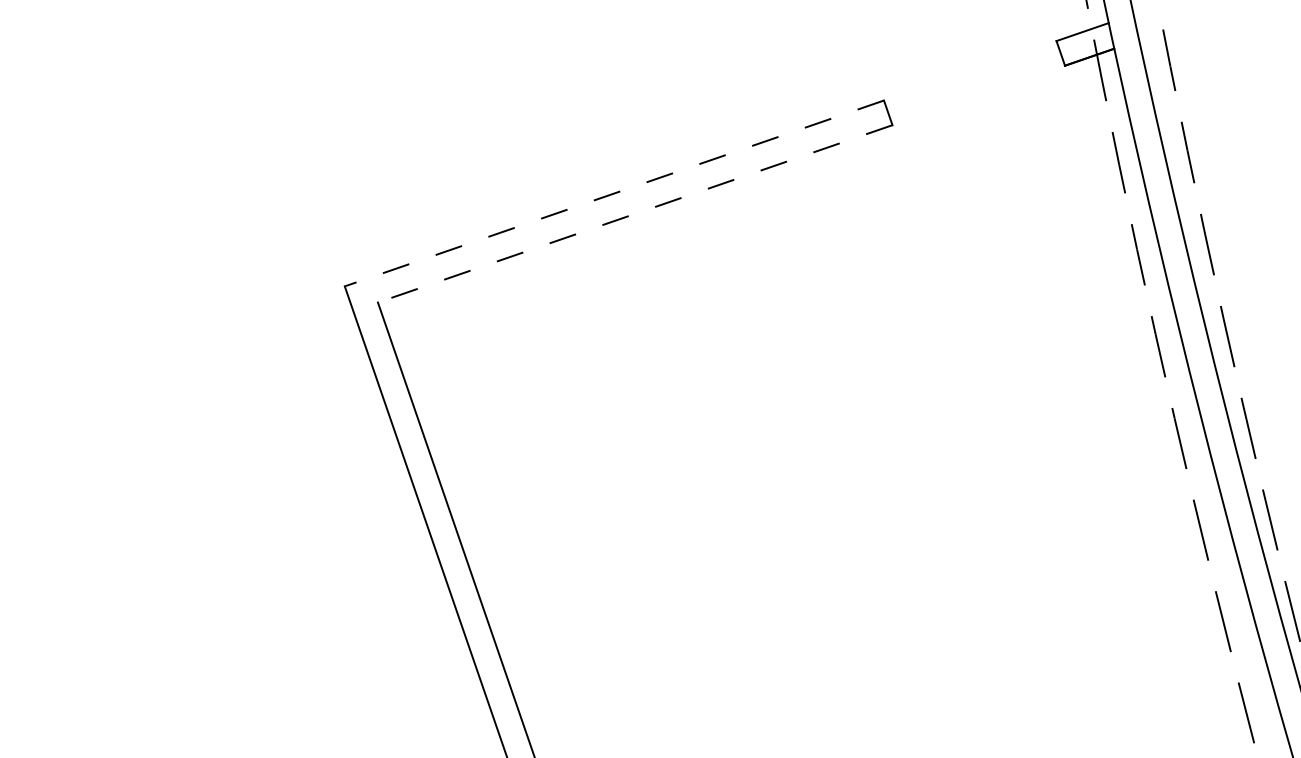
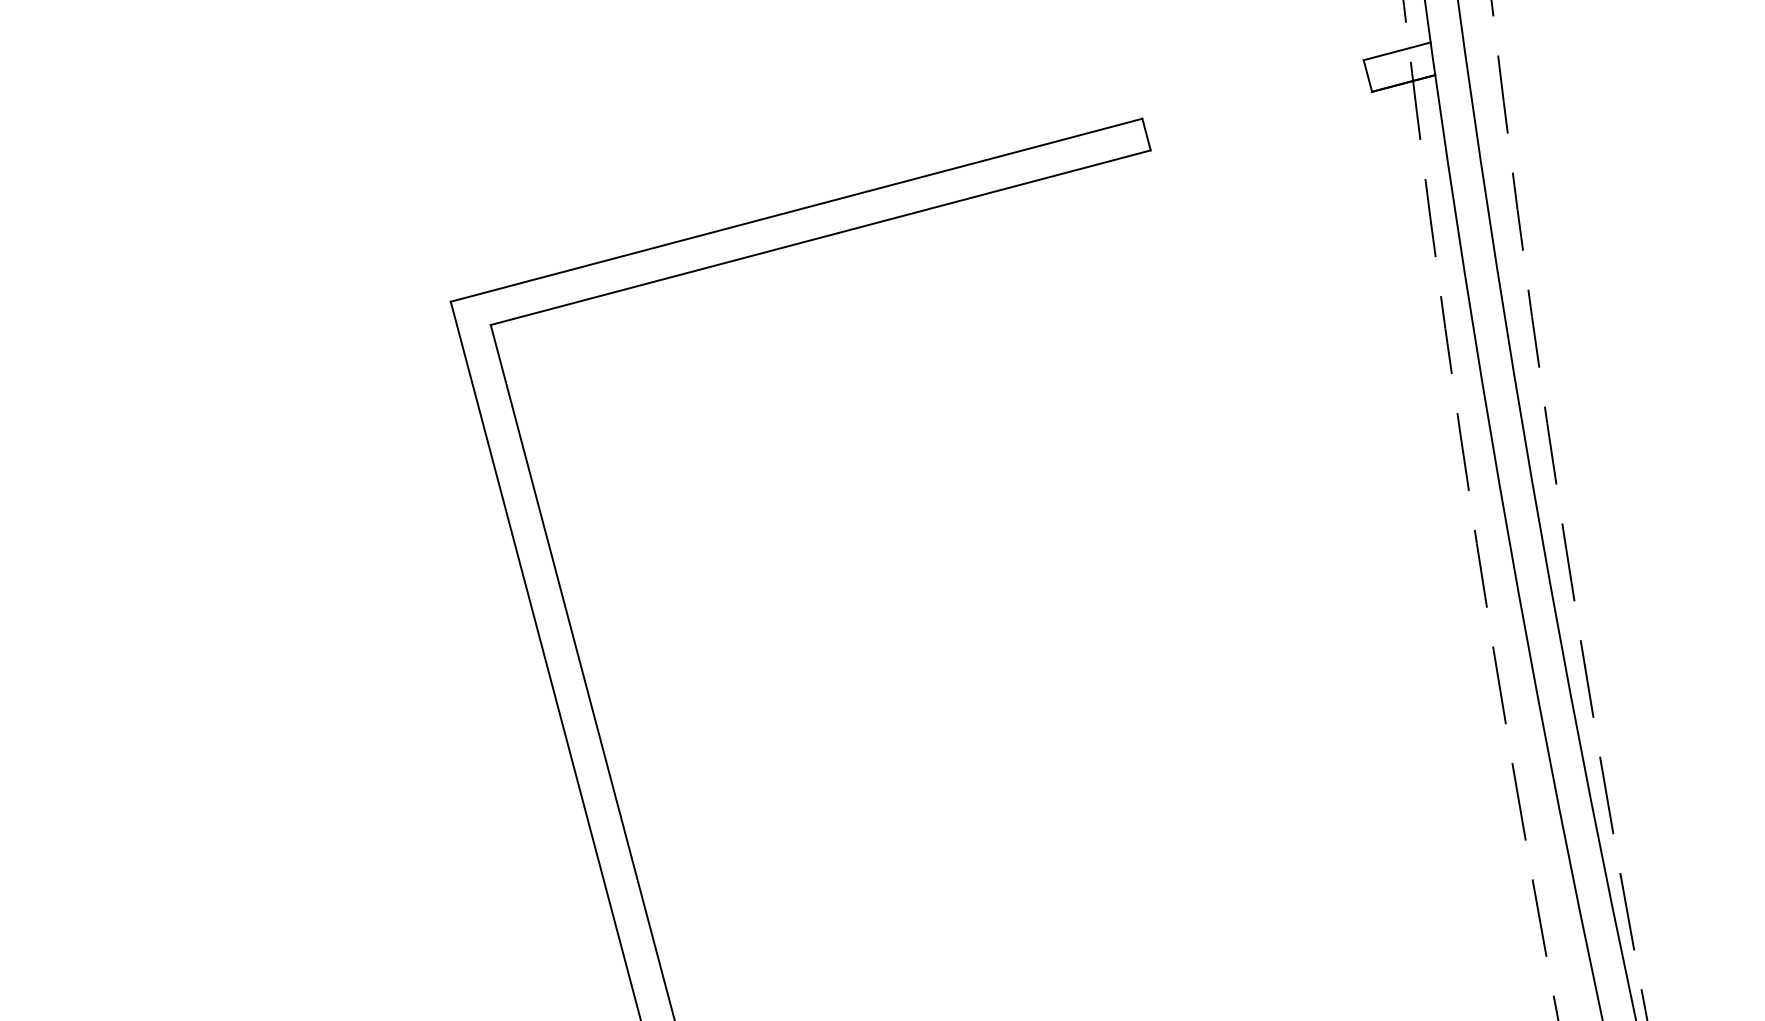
line: (614, 193) -> (796, 210), dashed -> solid
line: (634, 213) -> (820, 237), dashed -> solid

